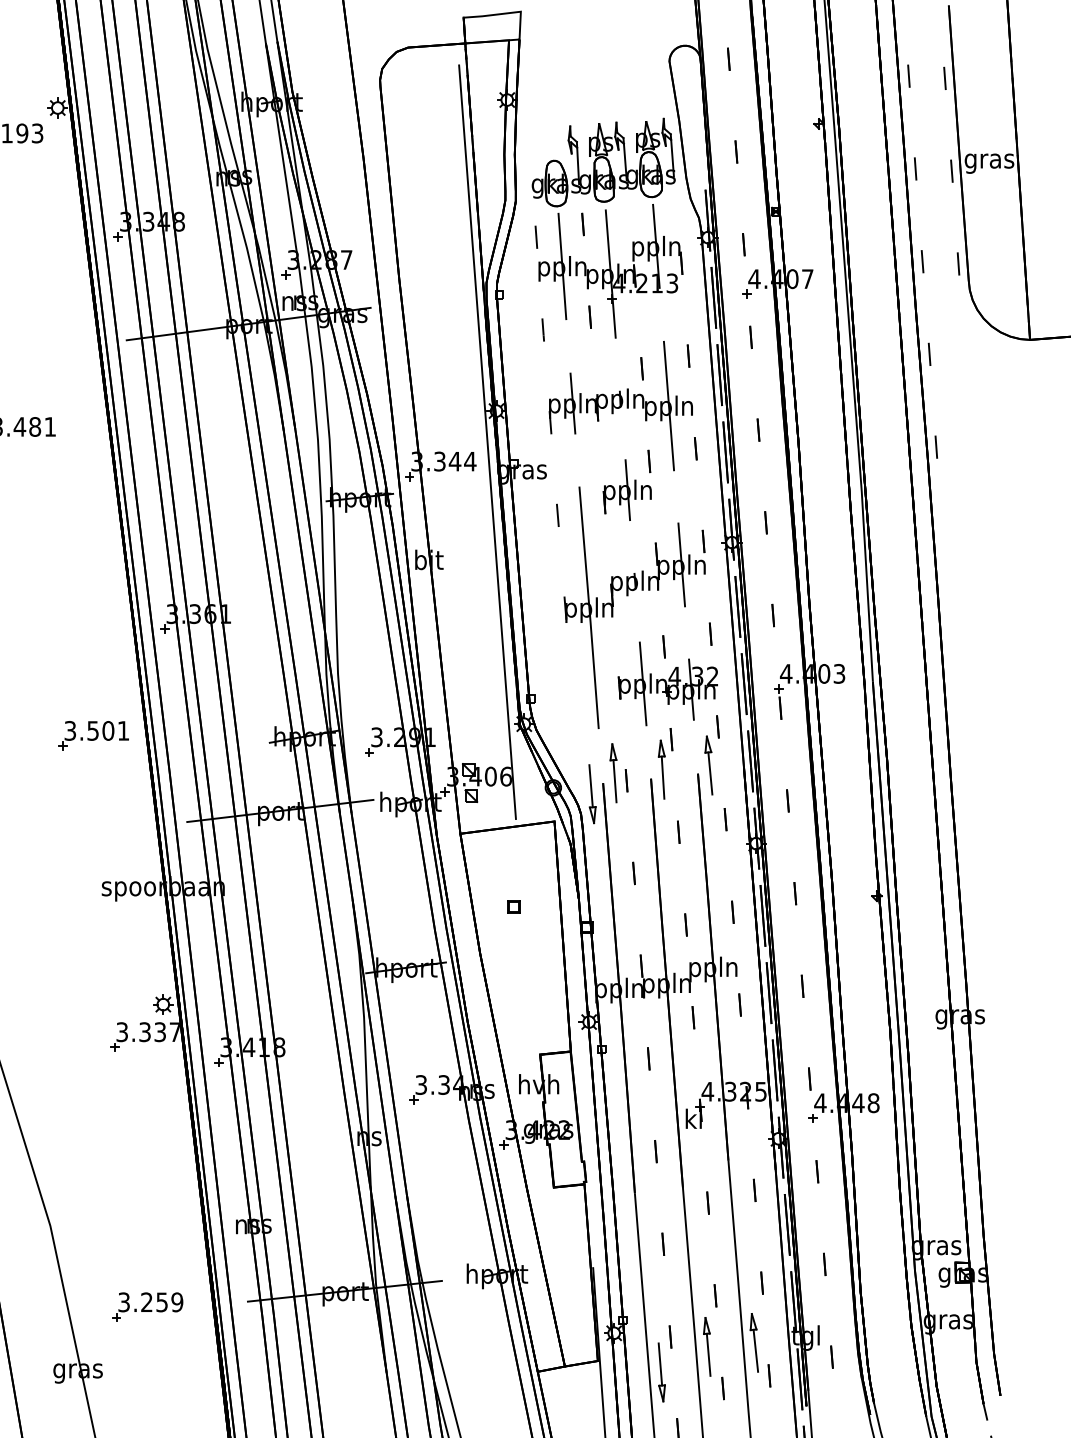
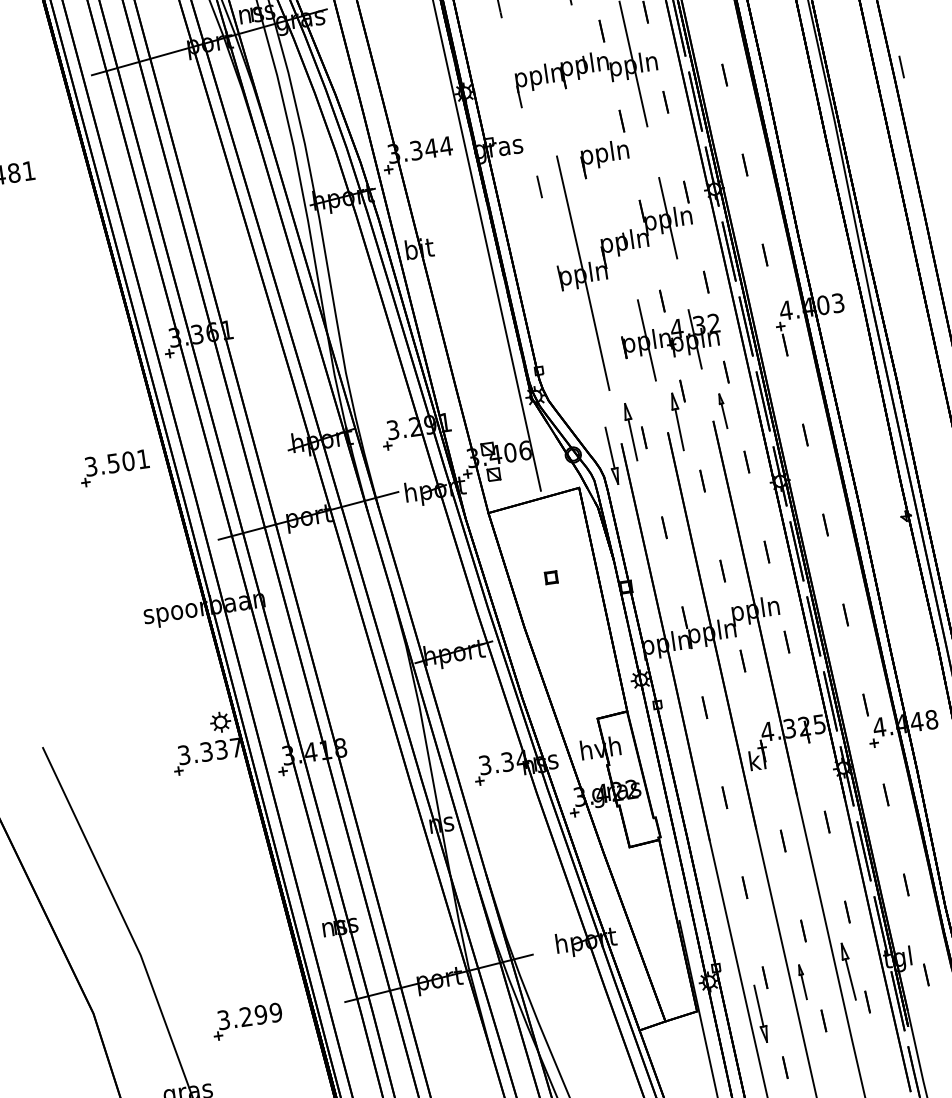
line: (572, 403) -> (538, 75), removed
line: (627, 490) -> (604, 152), removed
part: (708, 765) -> (722, 411), size x0.6
text: (162, 1301) -> (261, 1013), 3.259 -> 3.299
part: (707, 1346) -> (802, 981), size x0.6

